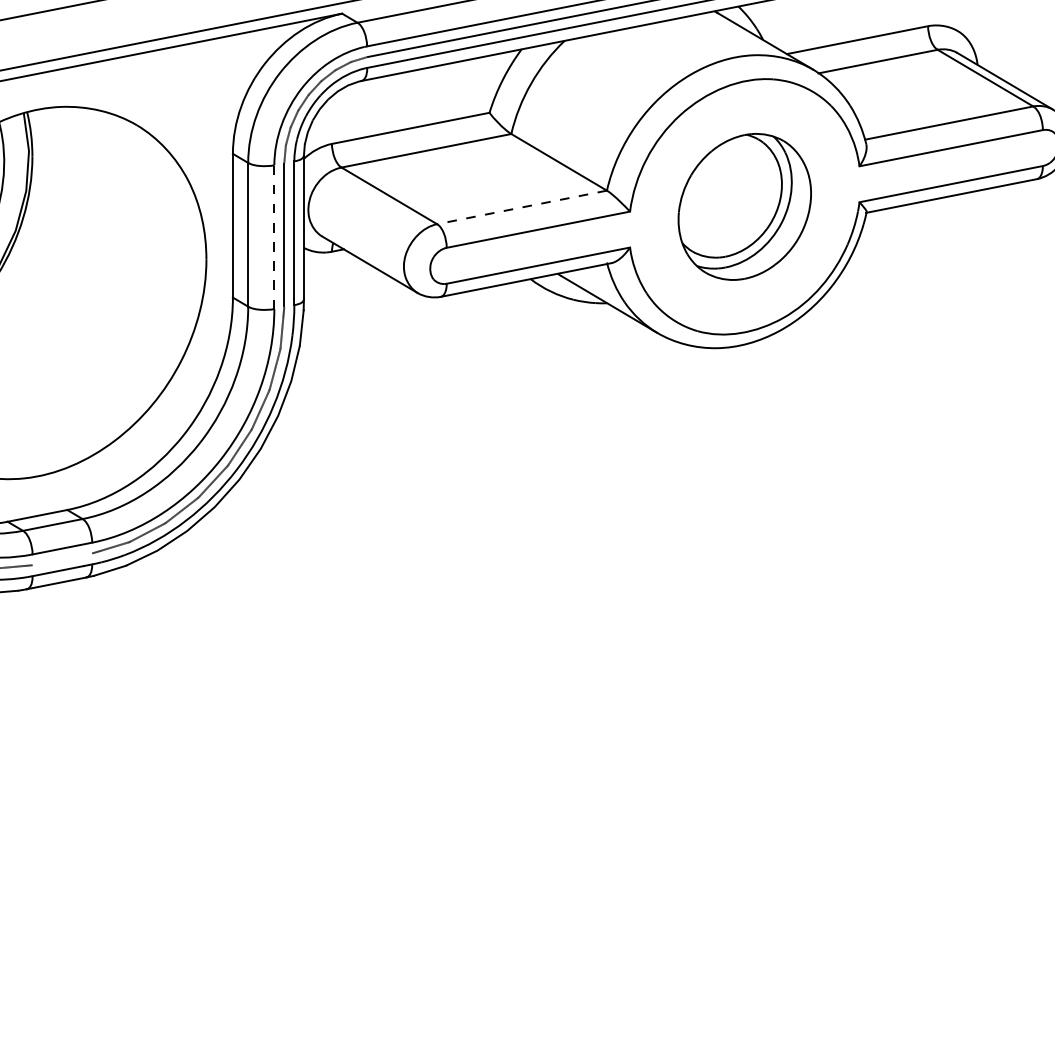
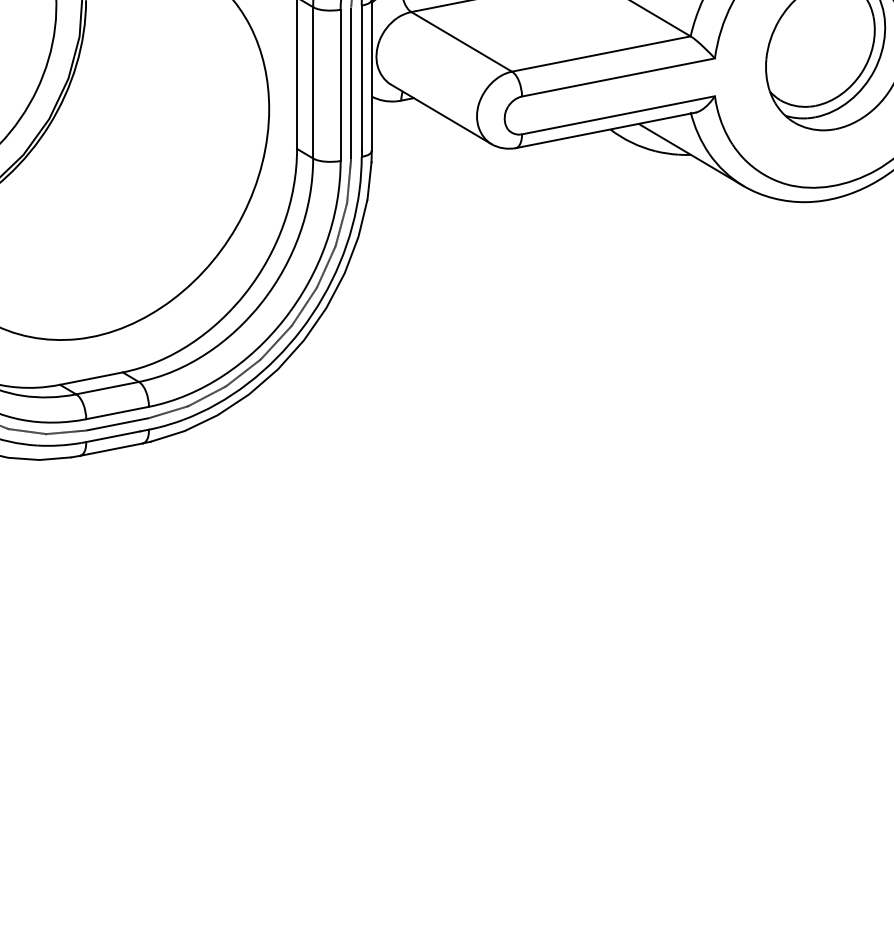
line: (522, 207) -> (601, 54), dashed -> solid
line: (274, 237) -> (340, 85), dashed -> solid
line: (62, 559) -> (117, 424), added

